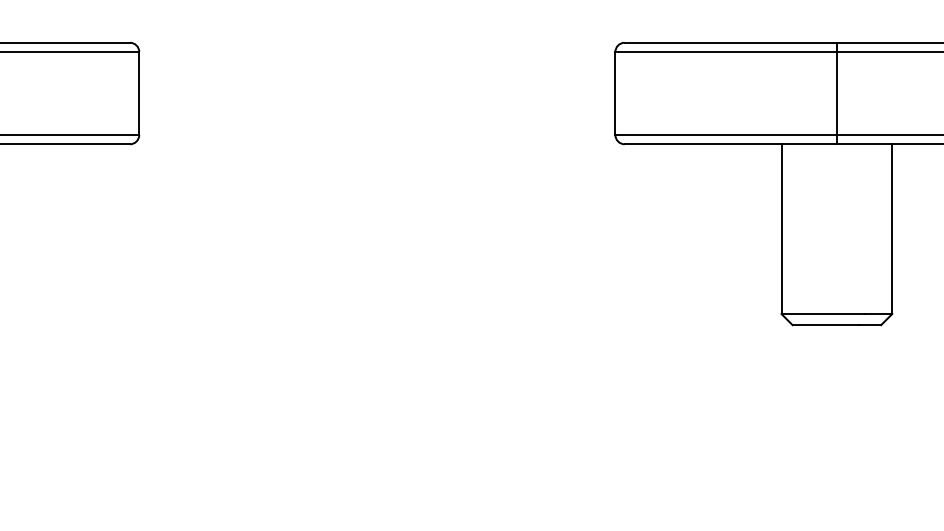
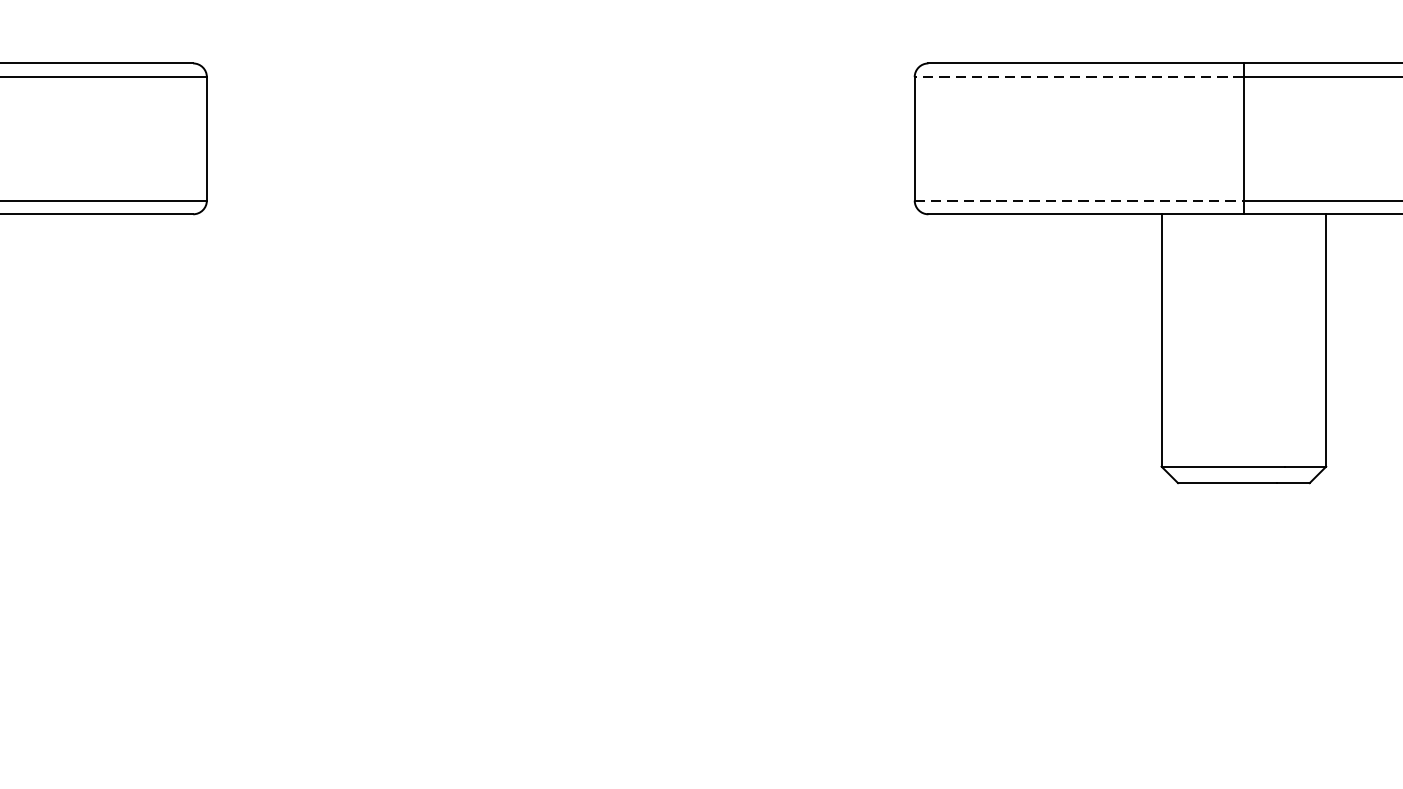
line: (726, 52) -> (1079, 77), solid -> dashed
line: (726, 135) -> (1079, 201), solid -> dashed

